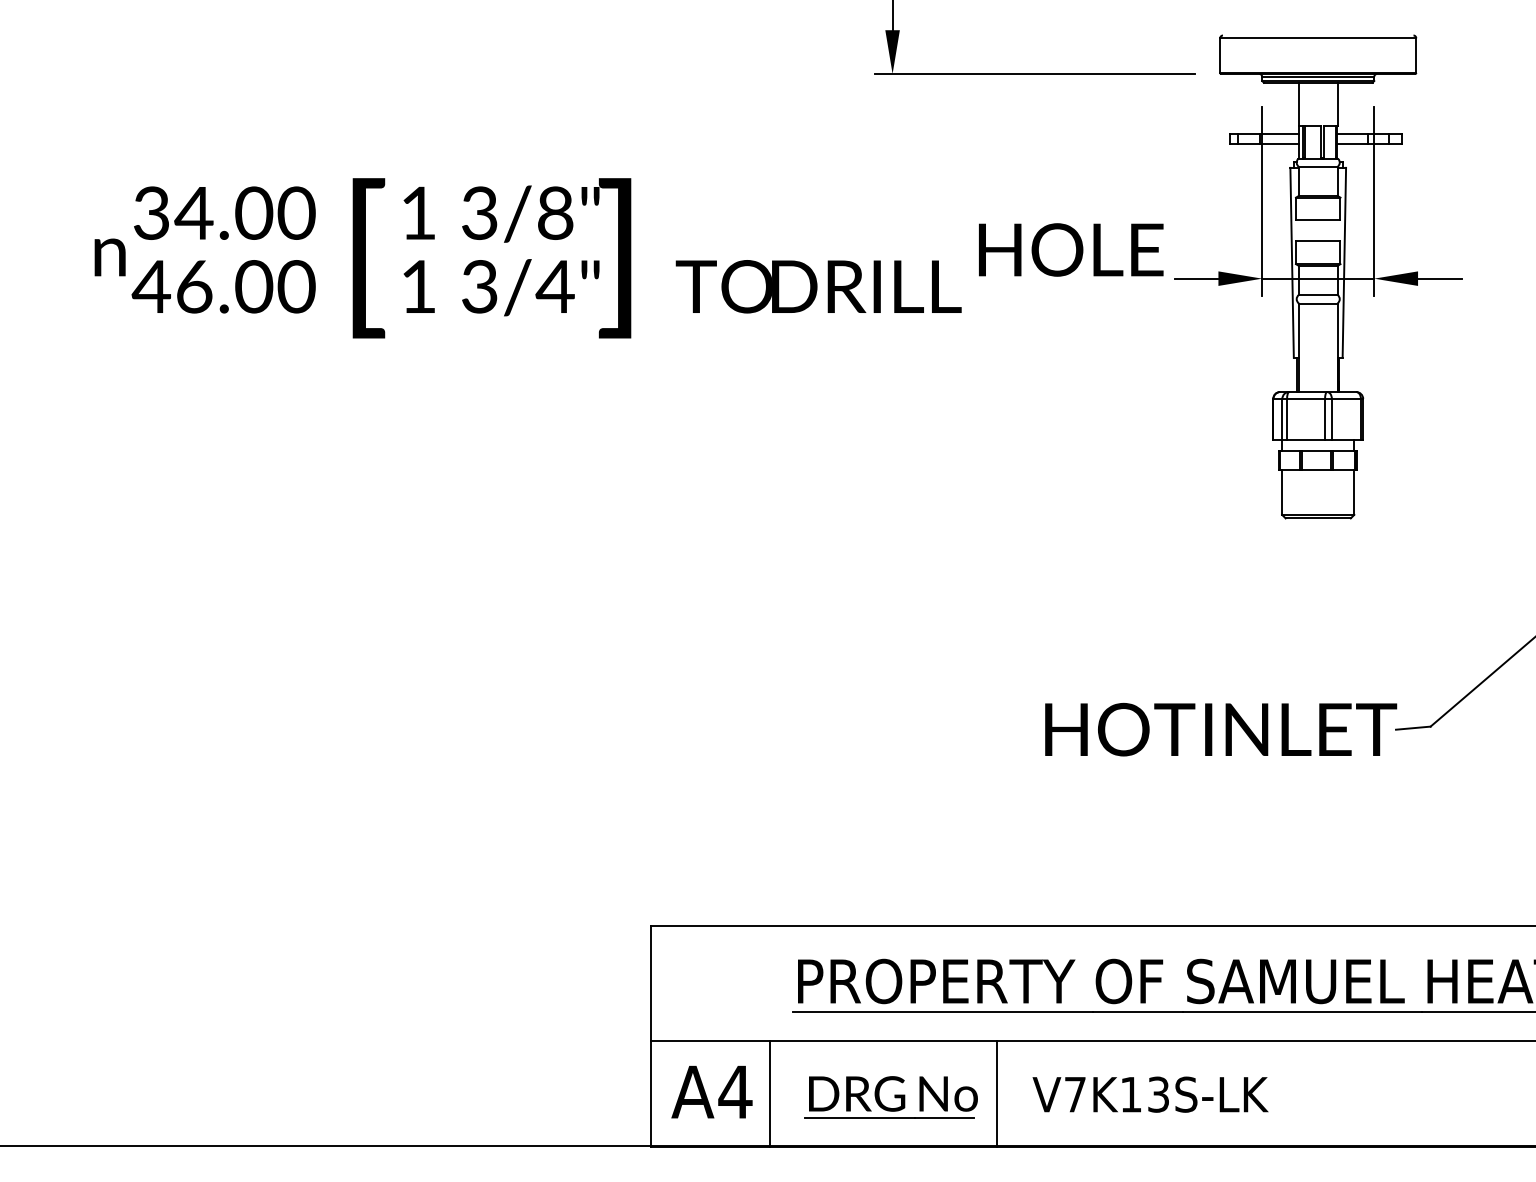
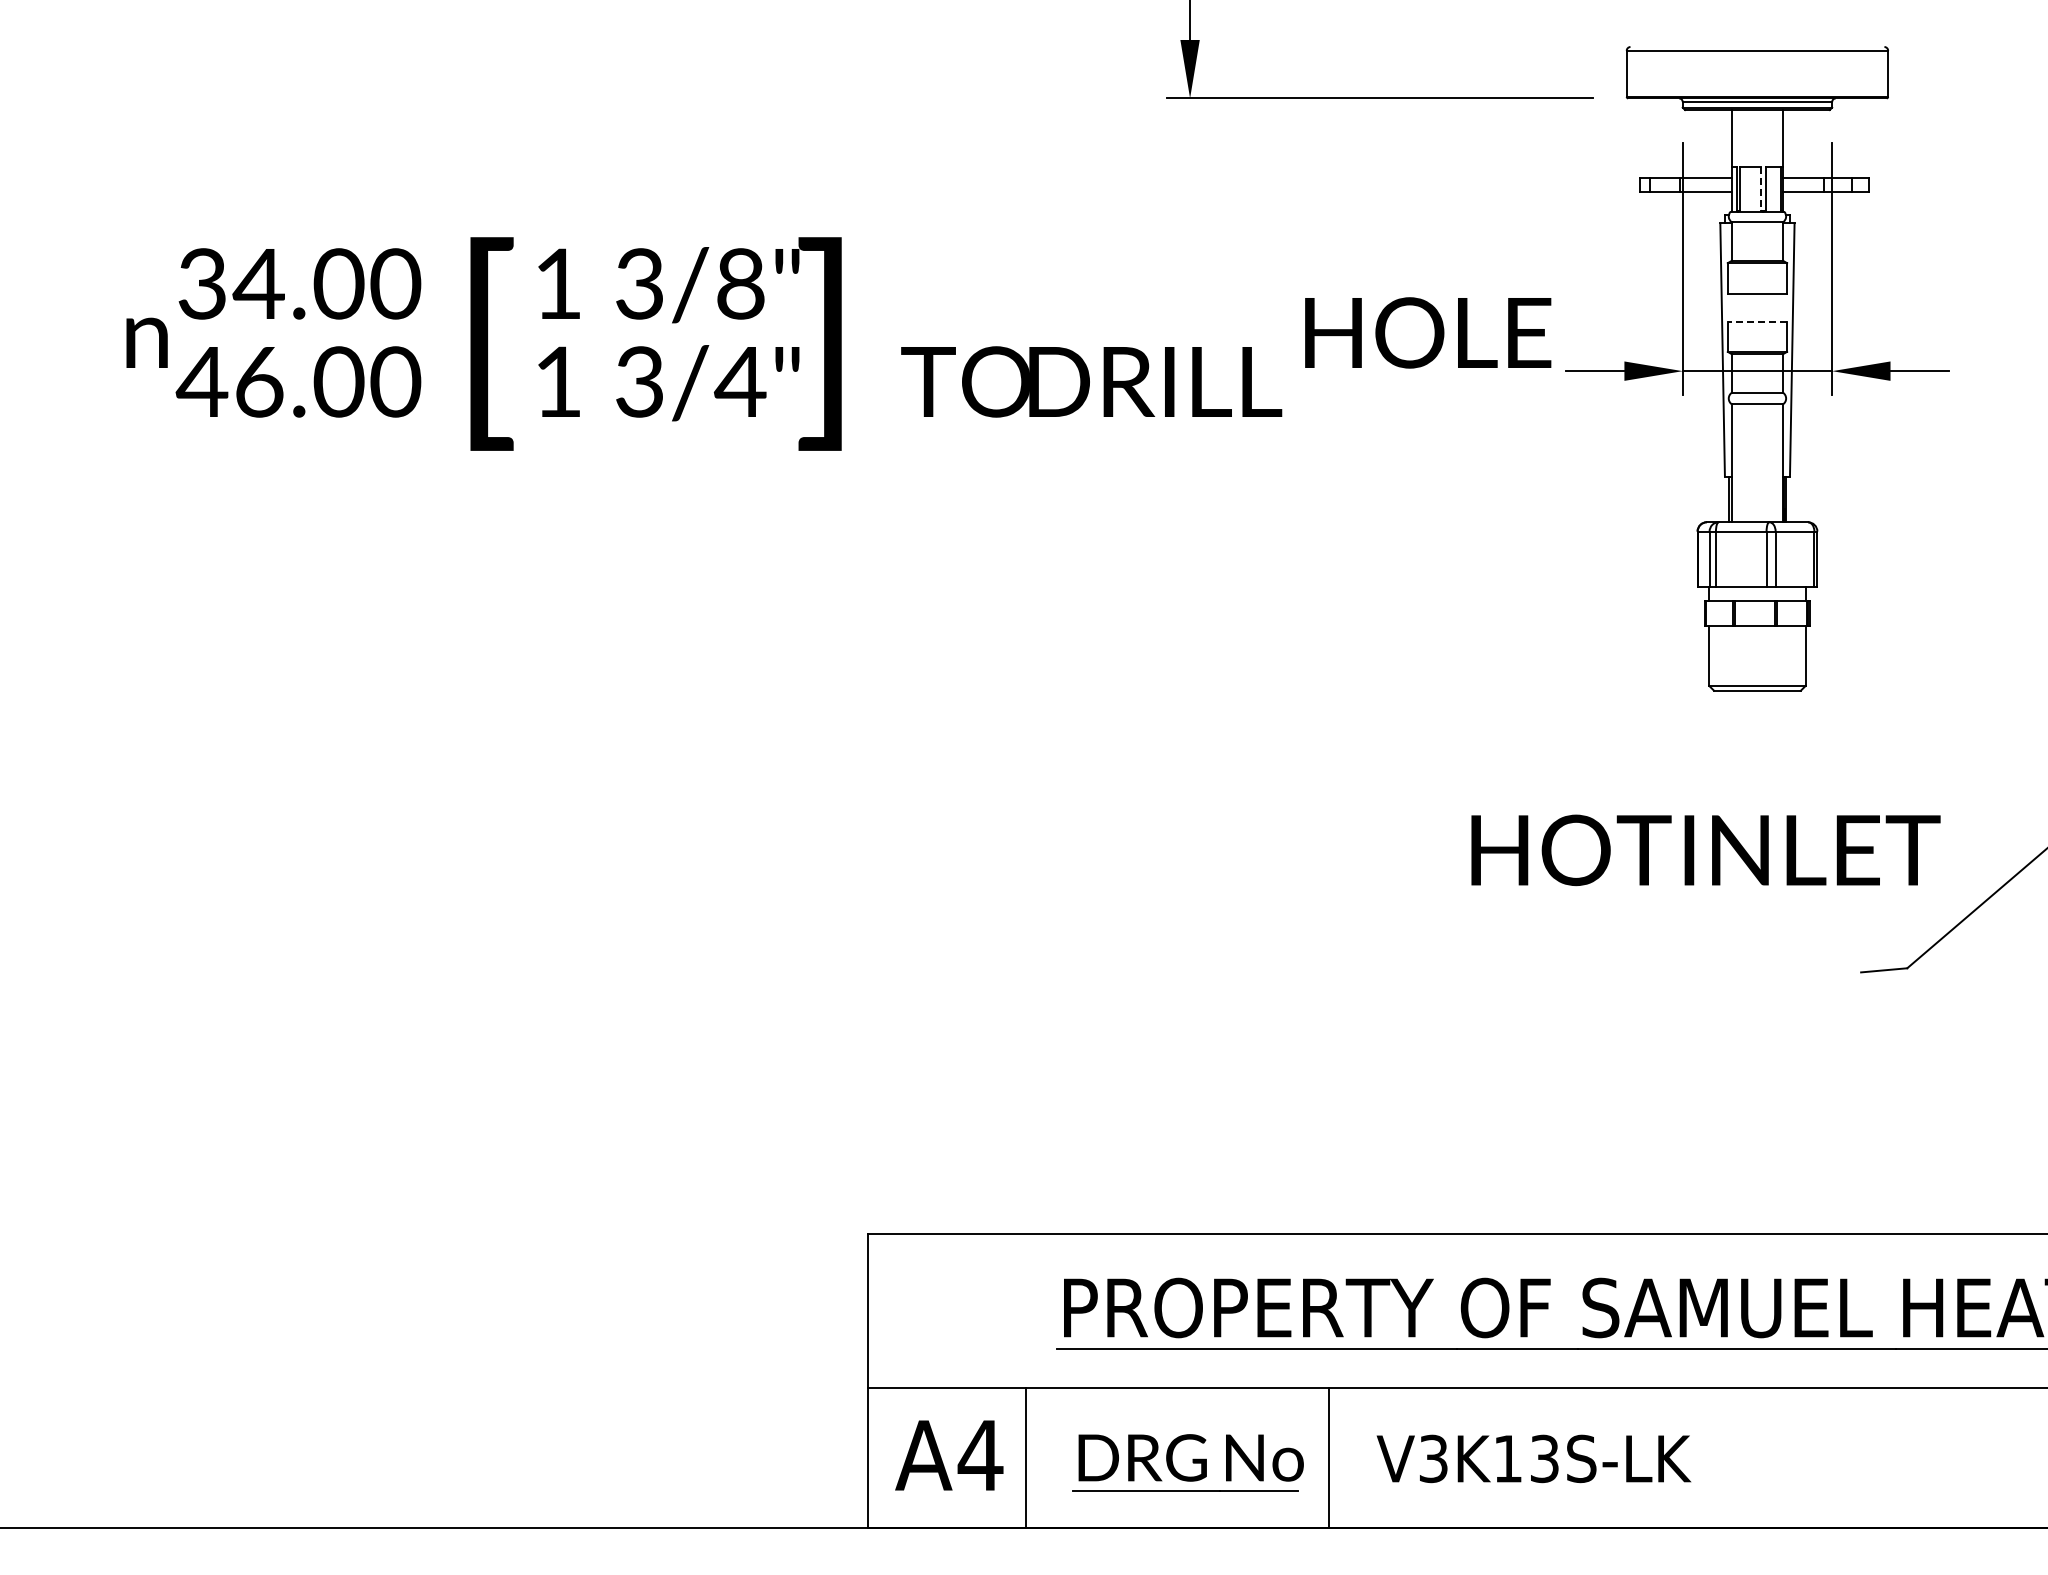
line: (1320, 142) -> (1760, 189), solid -> dashed
line: (1318, 241) -> (1757, 321), solid -> dashed
text: (1220, 729) -> (1705, 850), moved
text: (1075, 1094) -> (1433, 1458), V7K13S-LK -> V3K13S-LK

